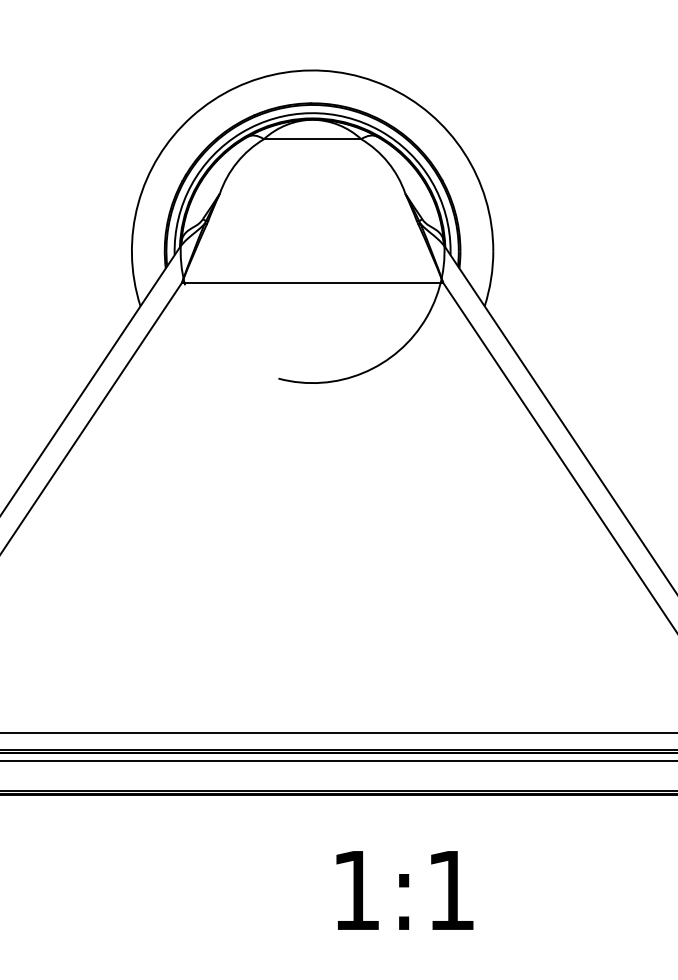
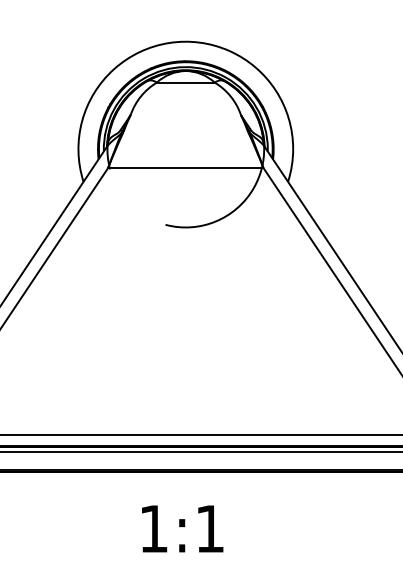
text: (404, 889) -> (182, 528), moved

